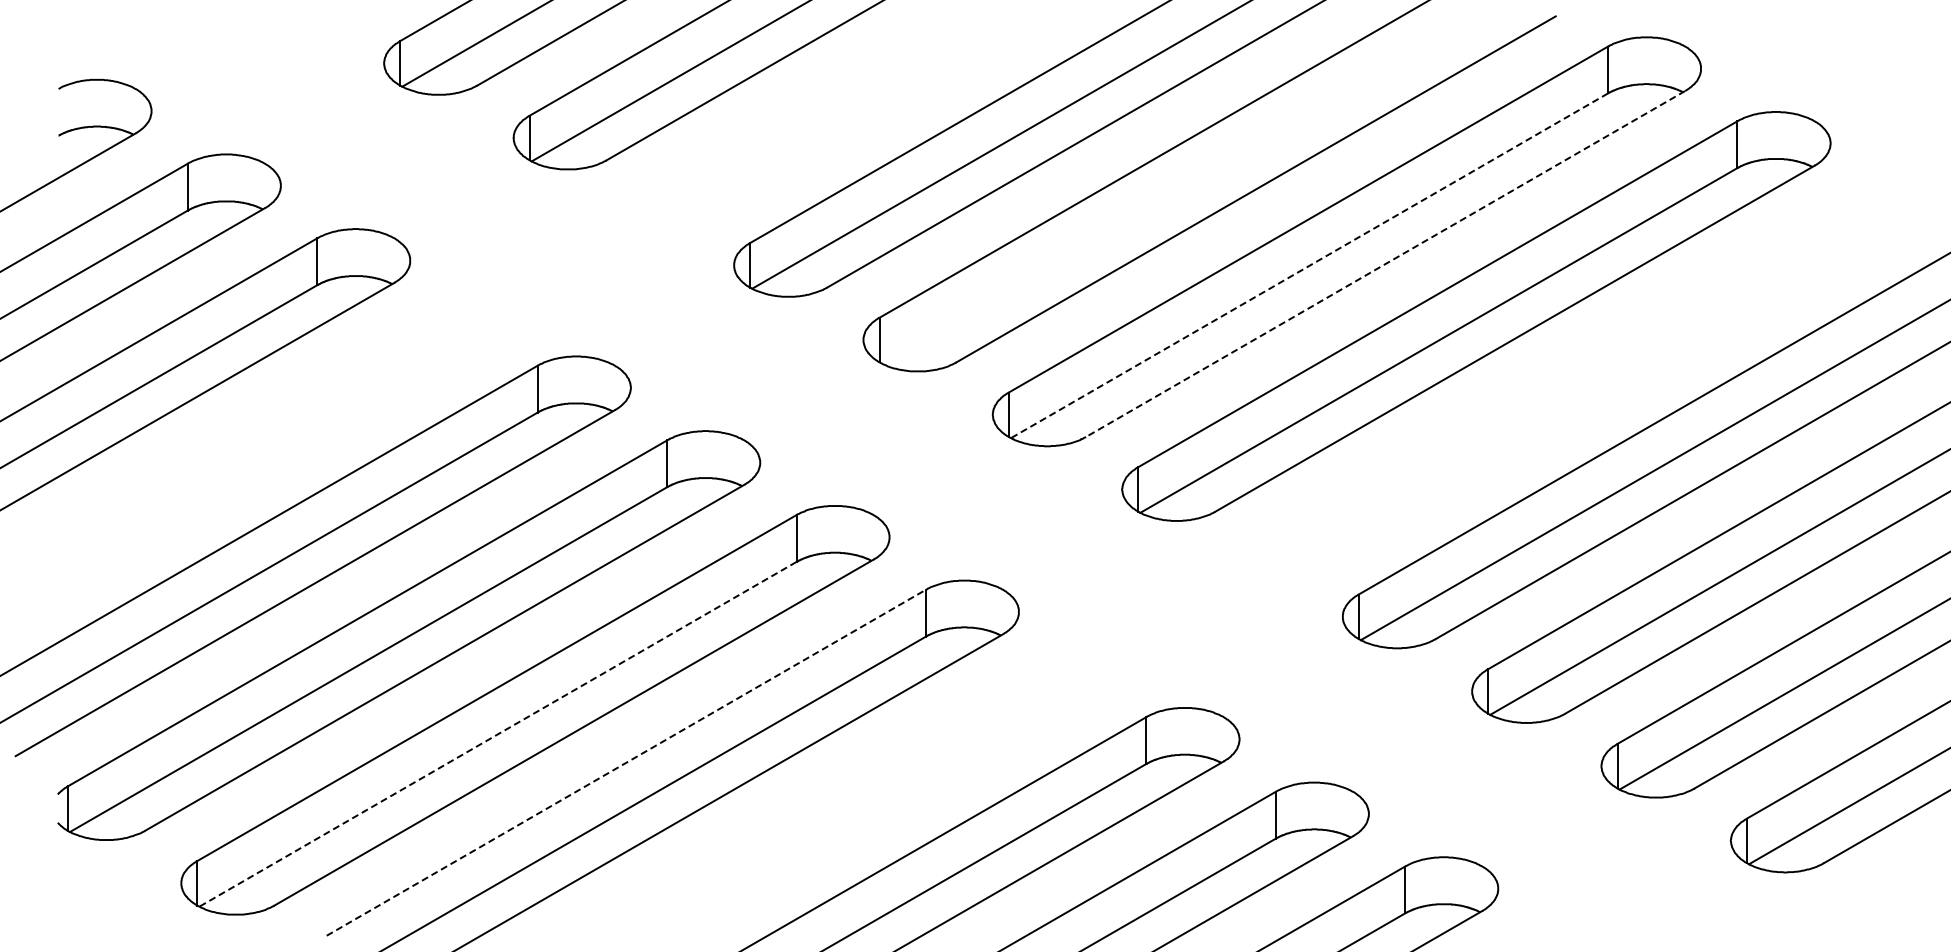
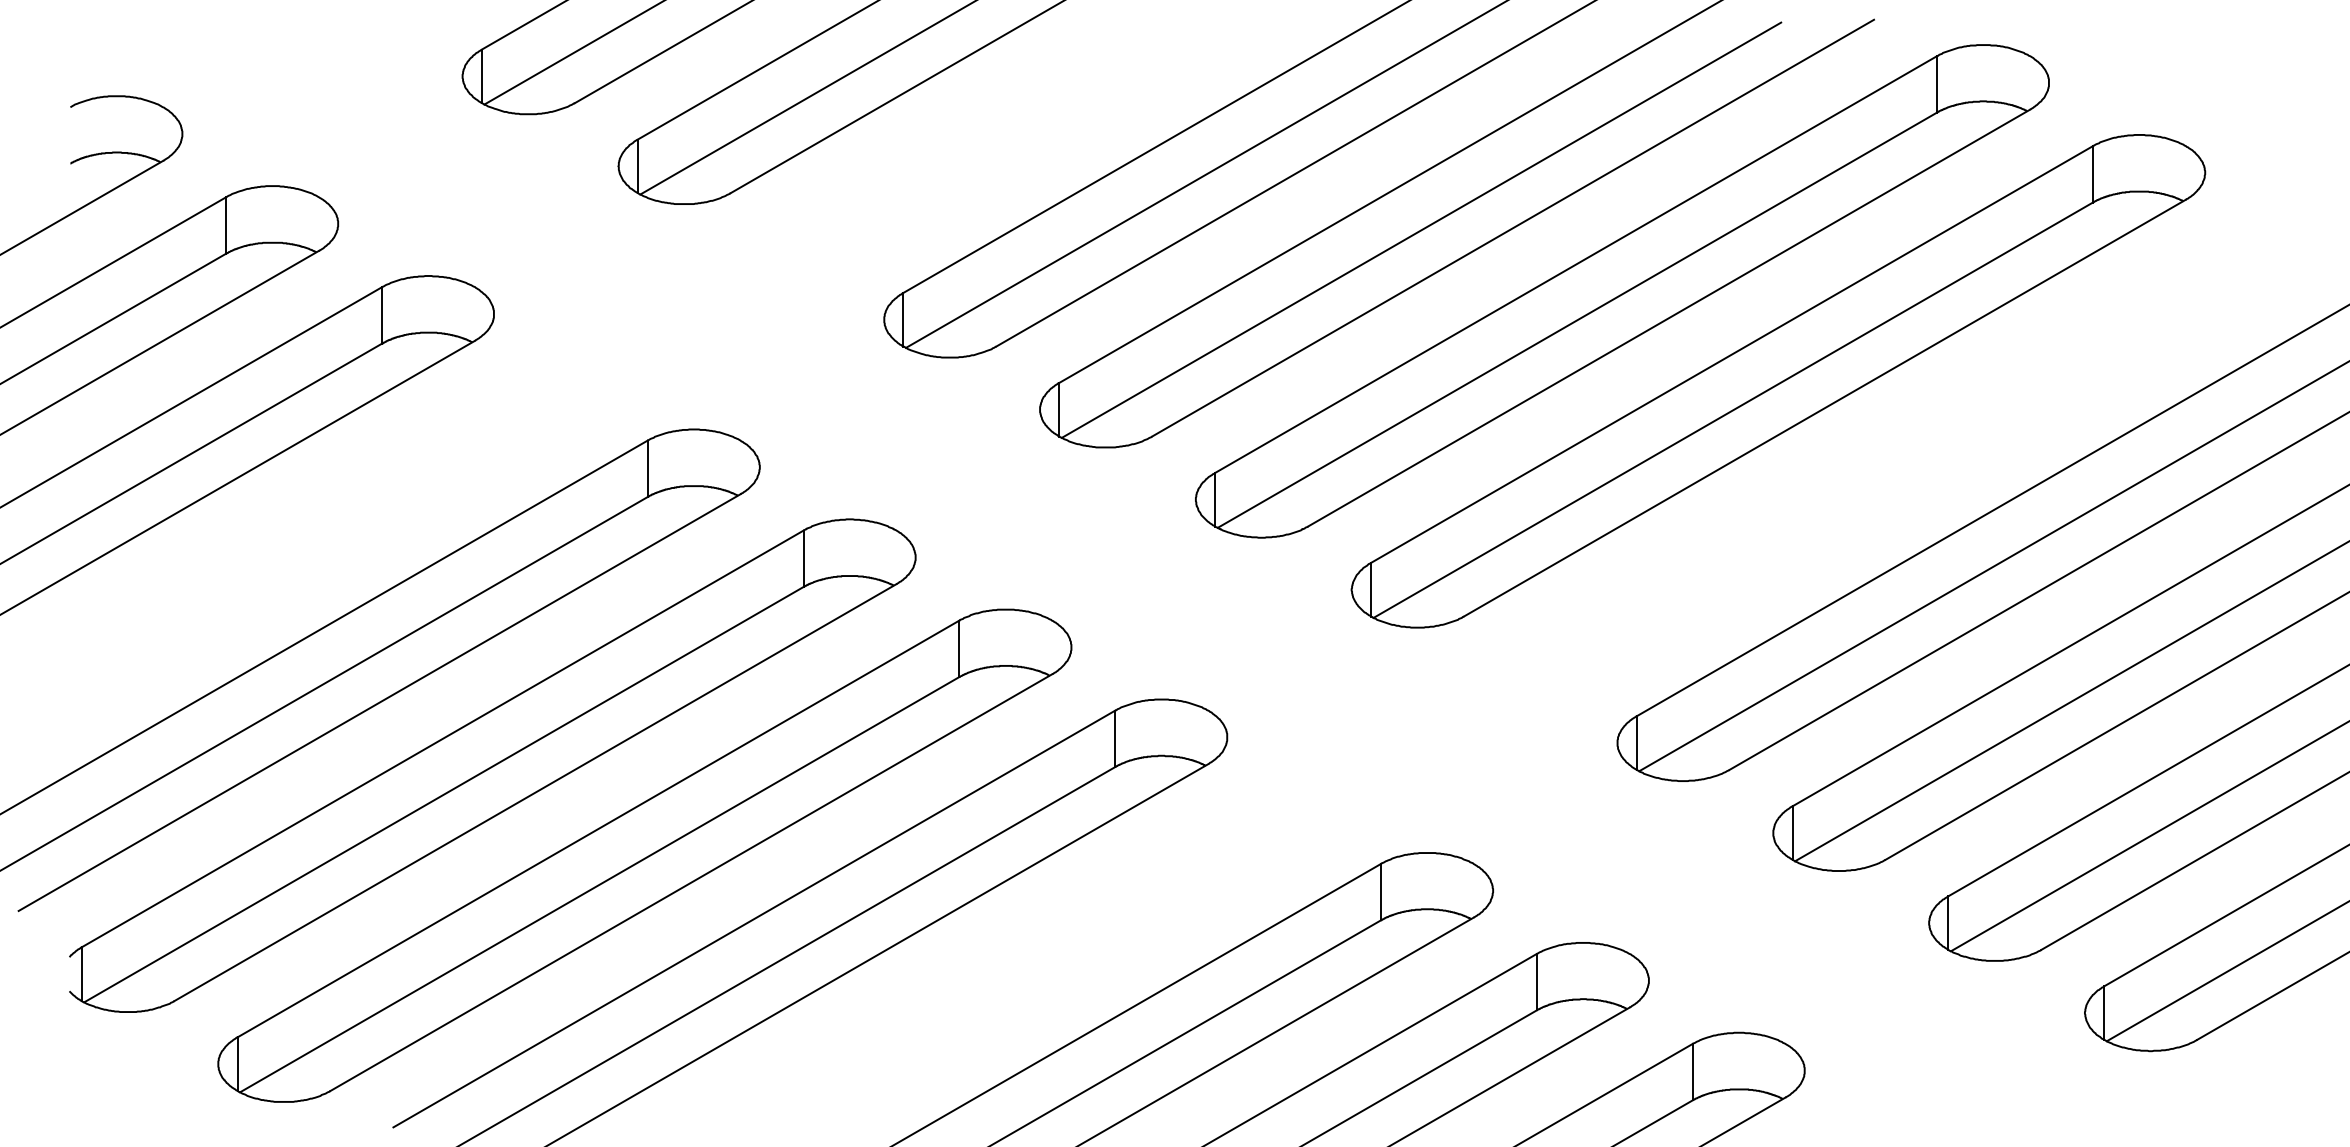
line: (1179, 190) -> (1420, 229), added
line: (1385, 264) -> (1668, 318), dashed -> solid
line: (1309, 265) -> (1577, 319), dashed -> solid
line: (497, 734) -> (599, 884), dashed -> solid
line: (626, 762) -> (754, 918), dashed -> solid

